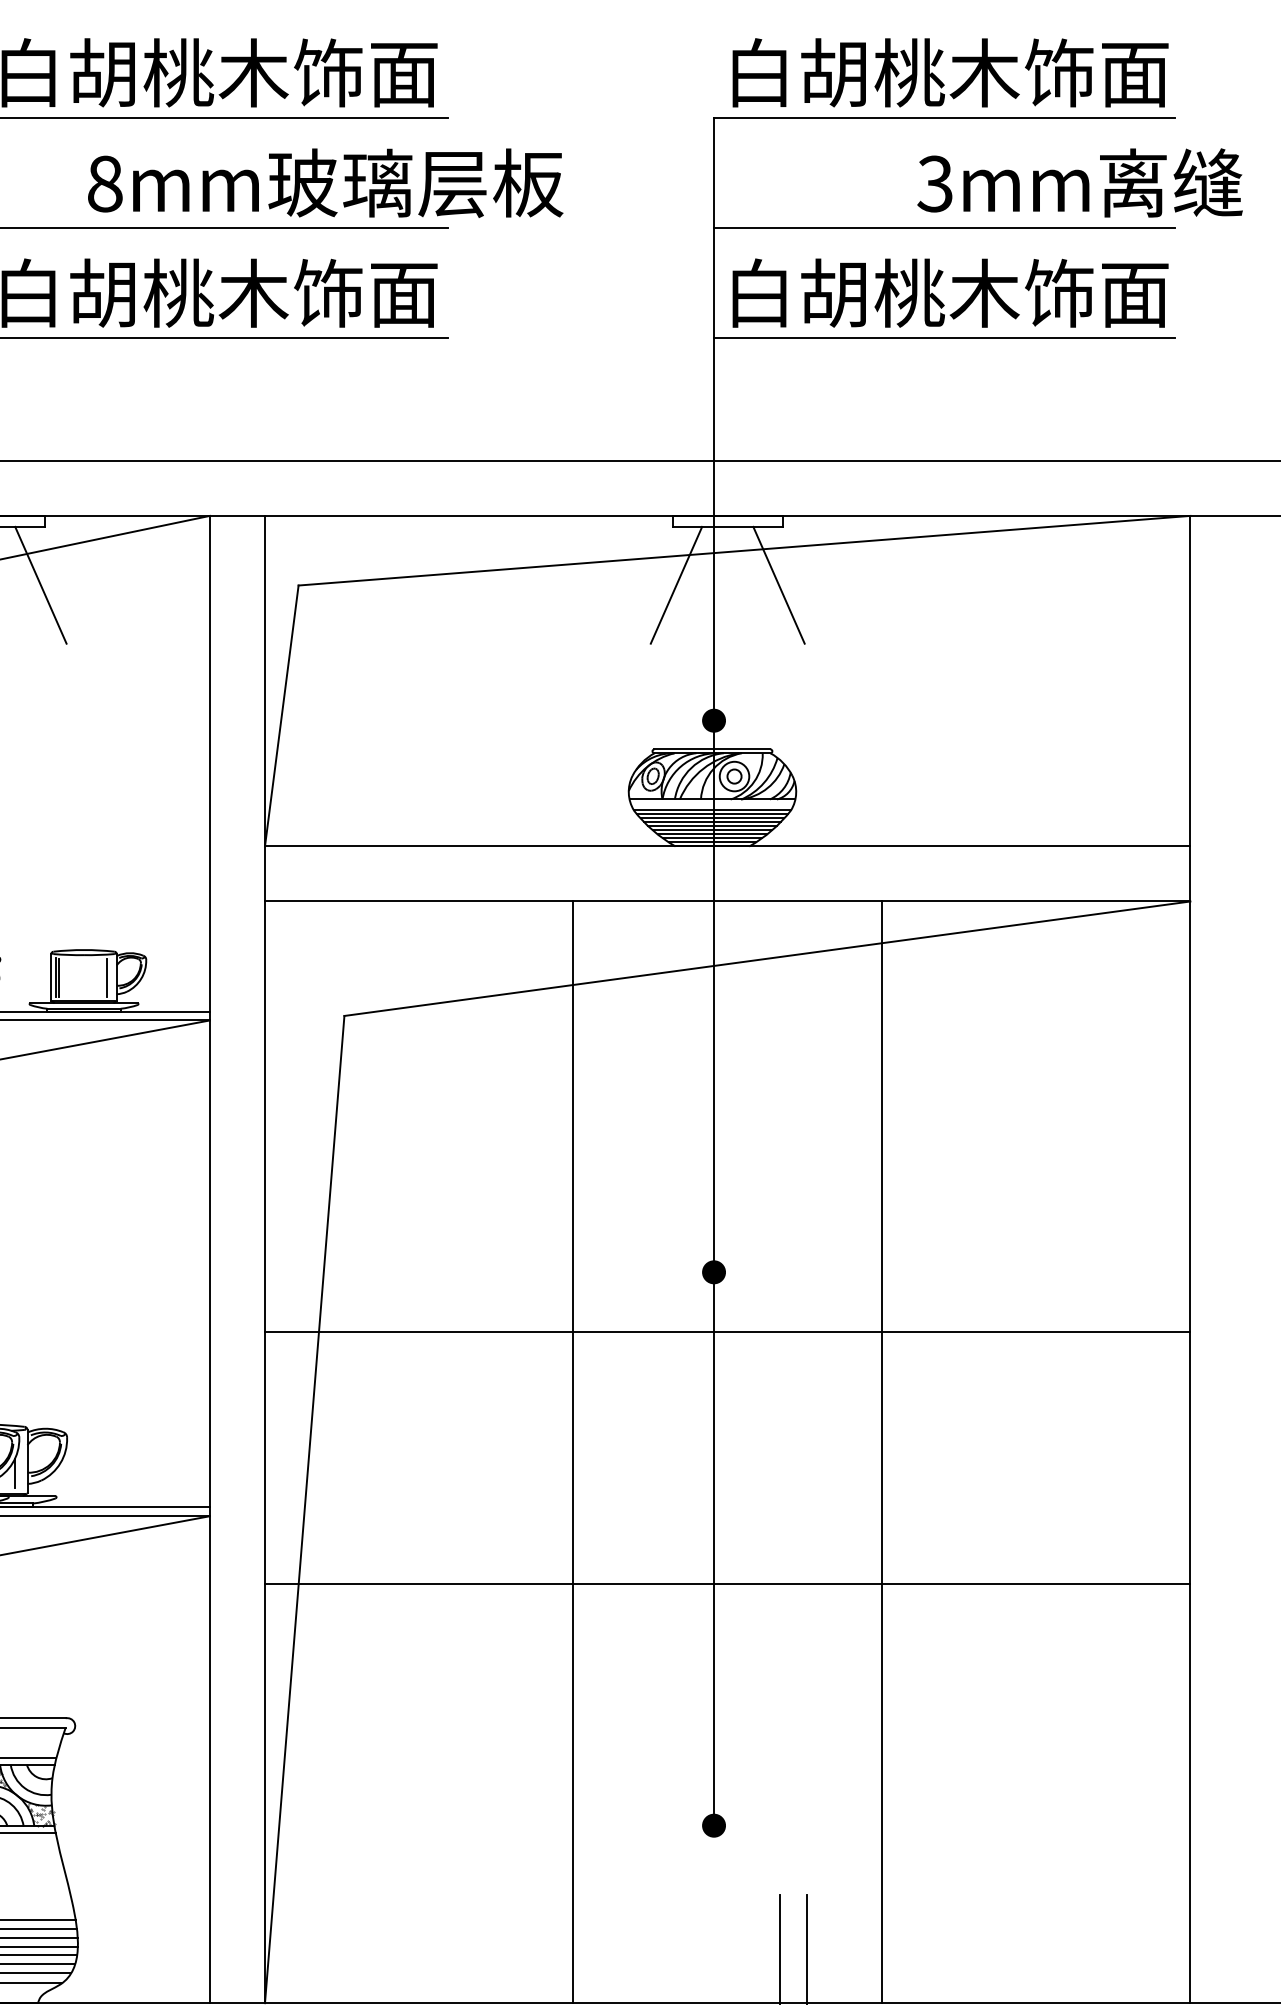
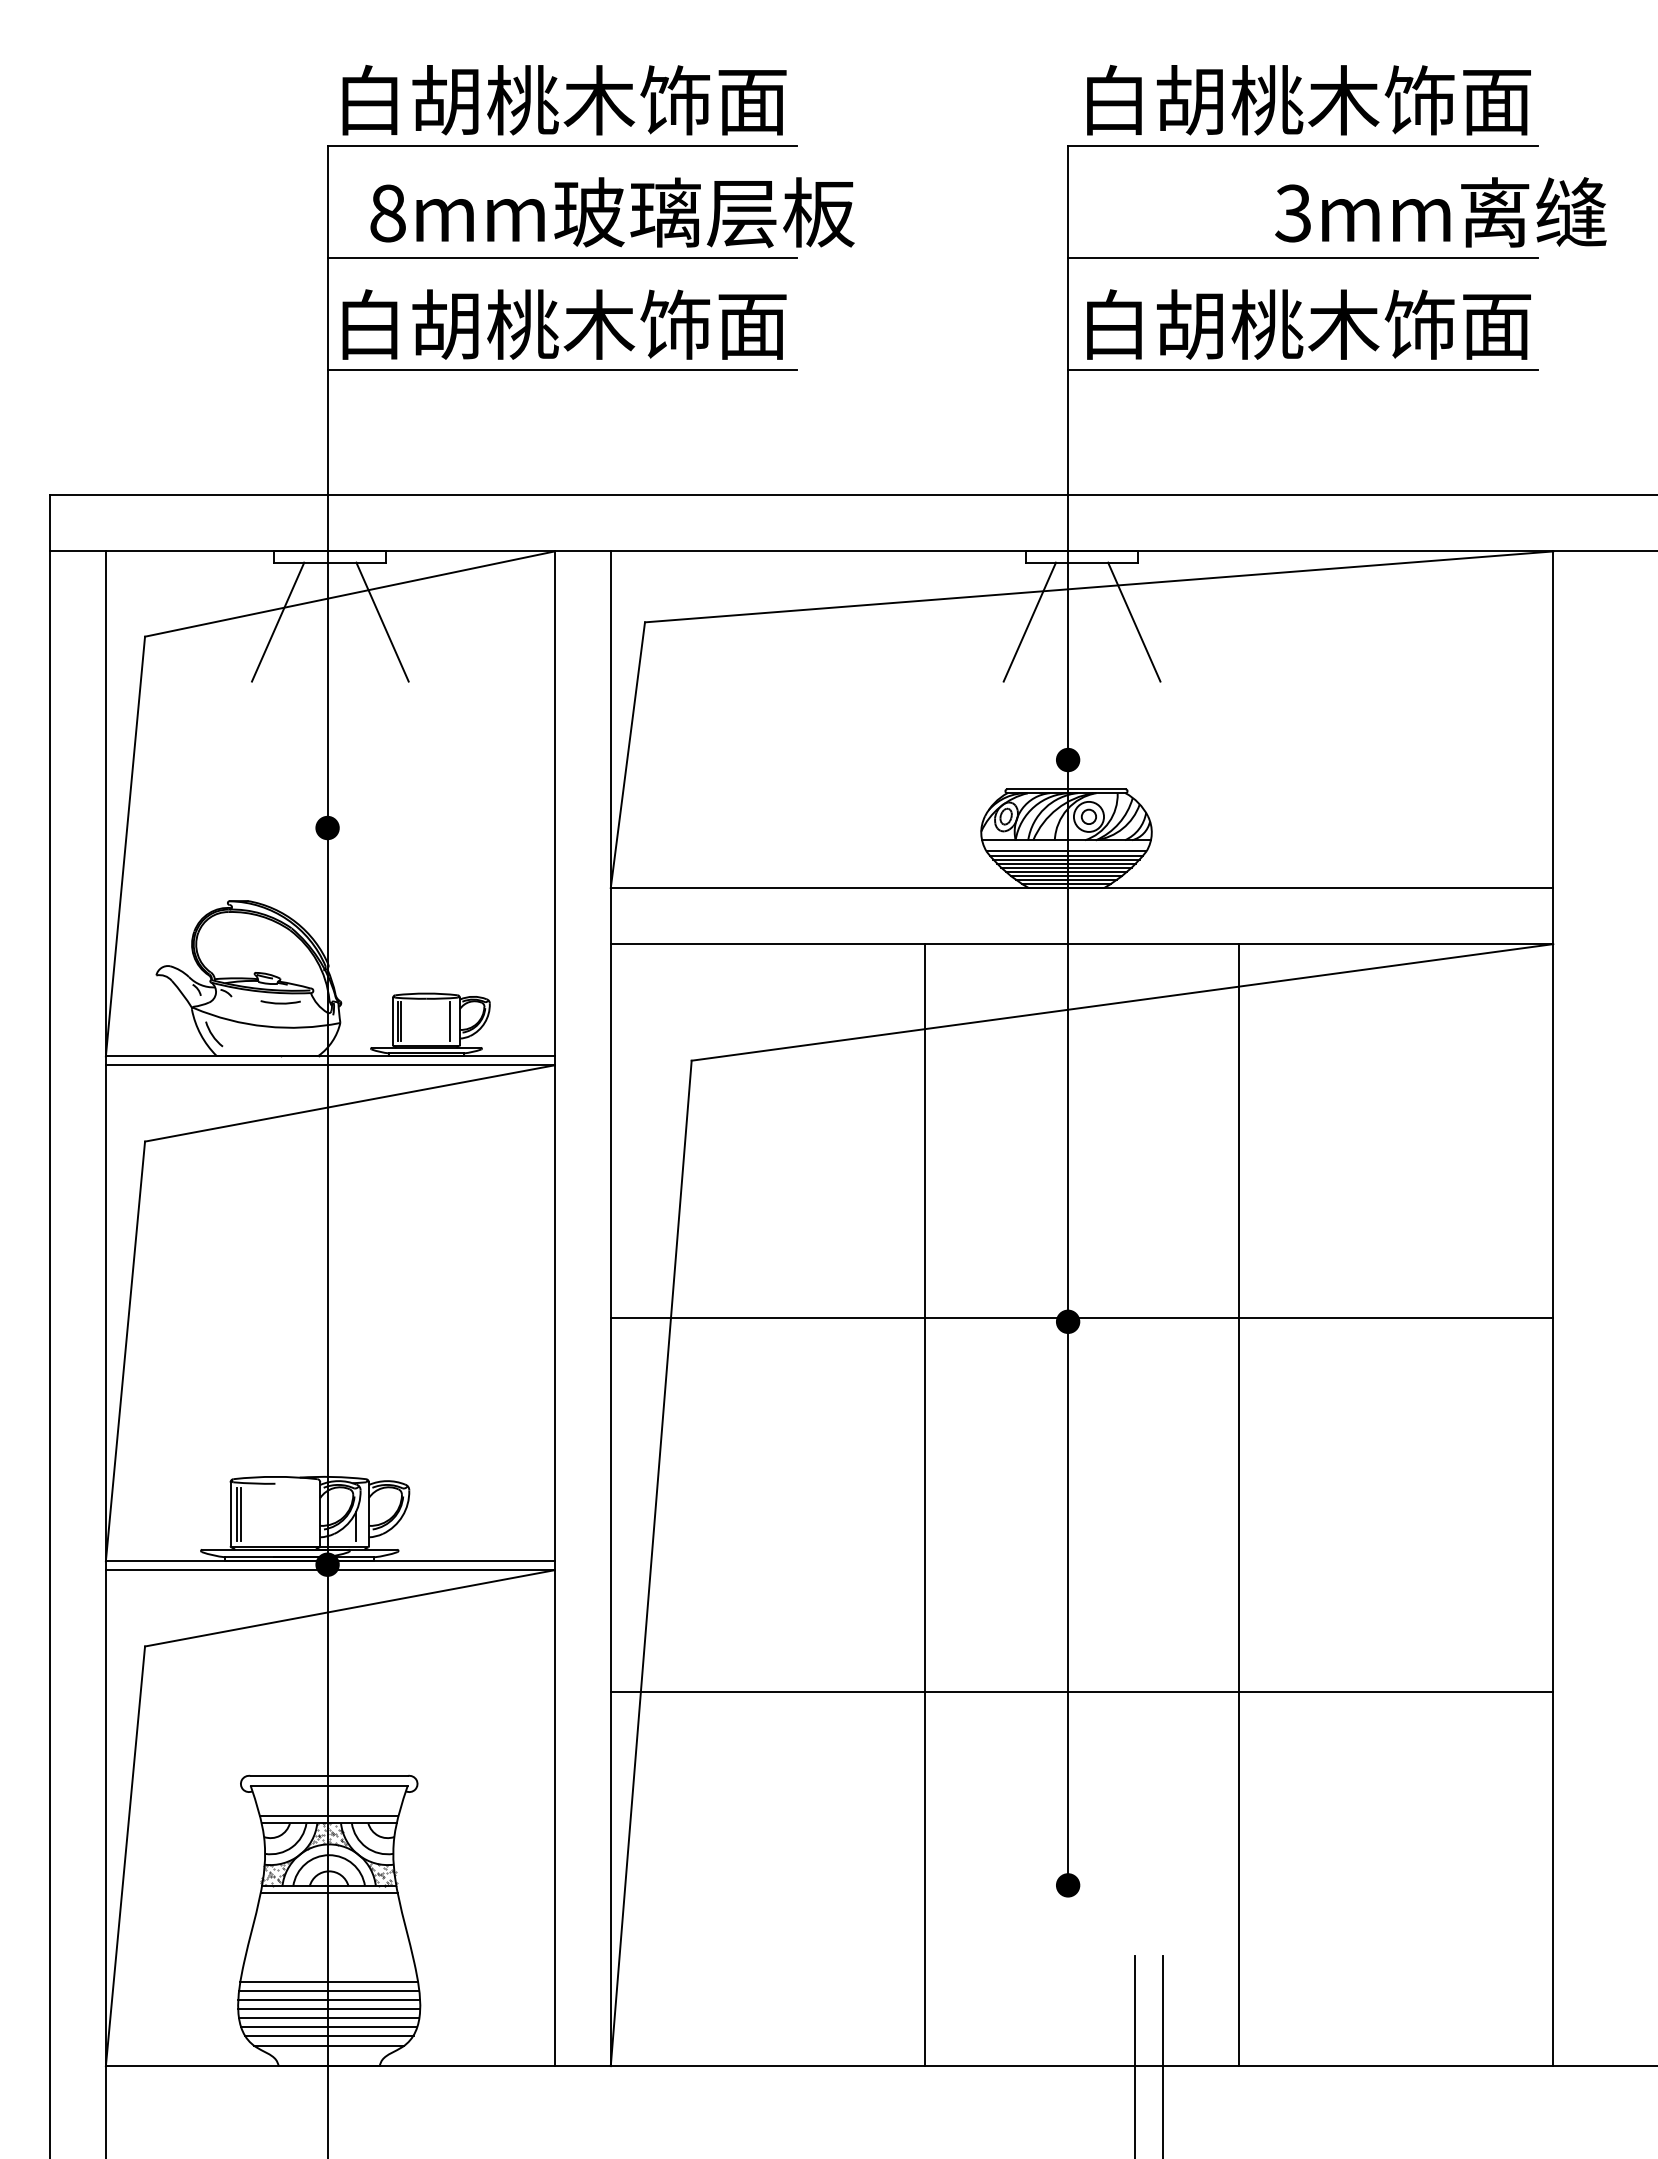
text: (325, 183) -> (612, 212), moved
line: (727, 1331) -> (1081, 1318), moved
line: (727, 1584) -> (1081, 1692), moved

